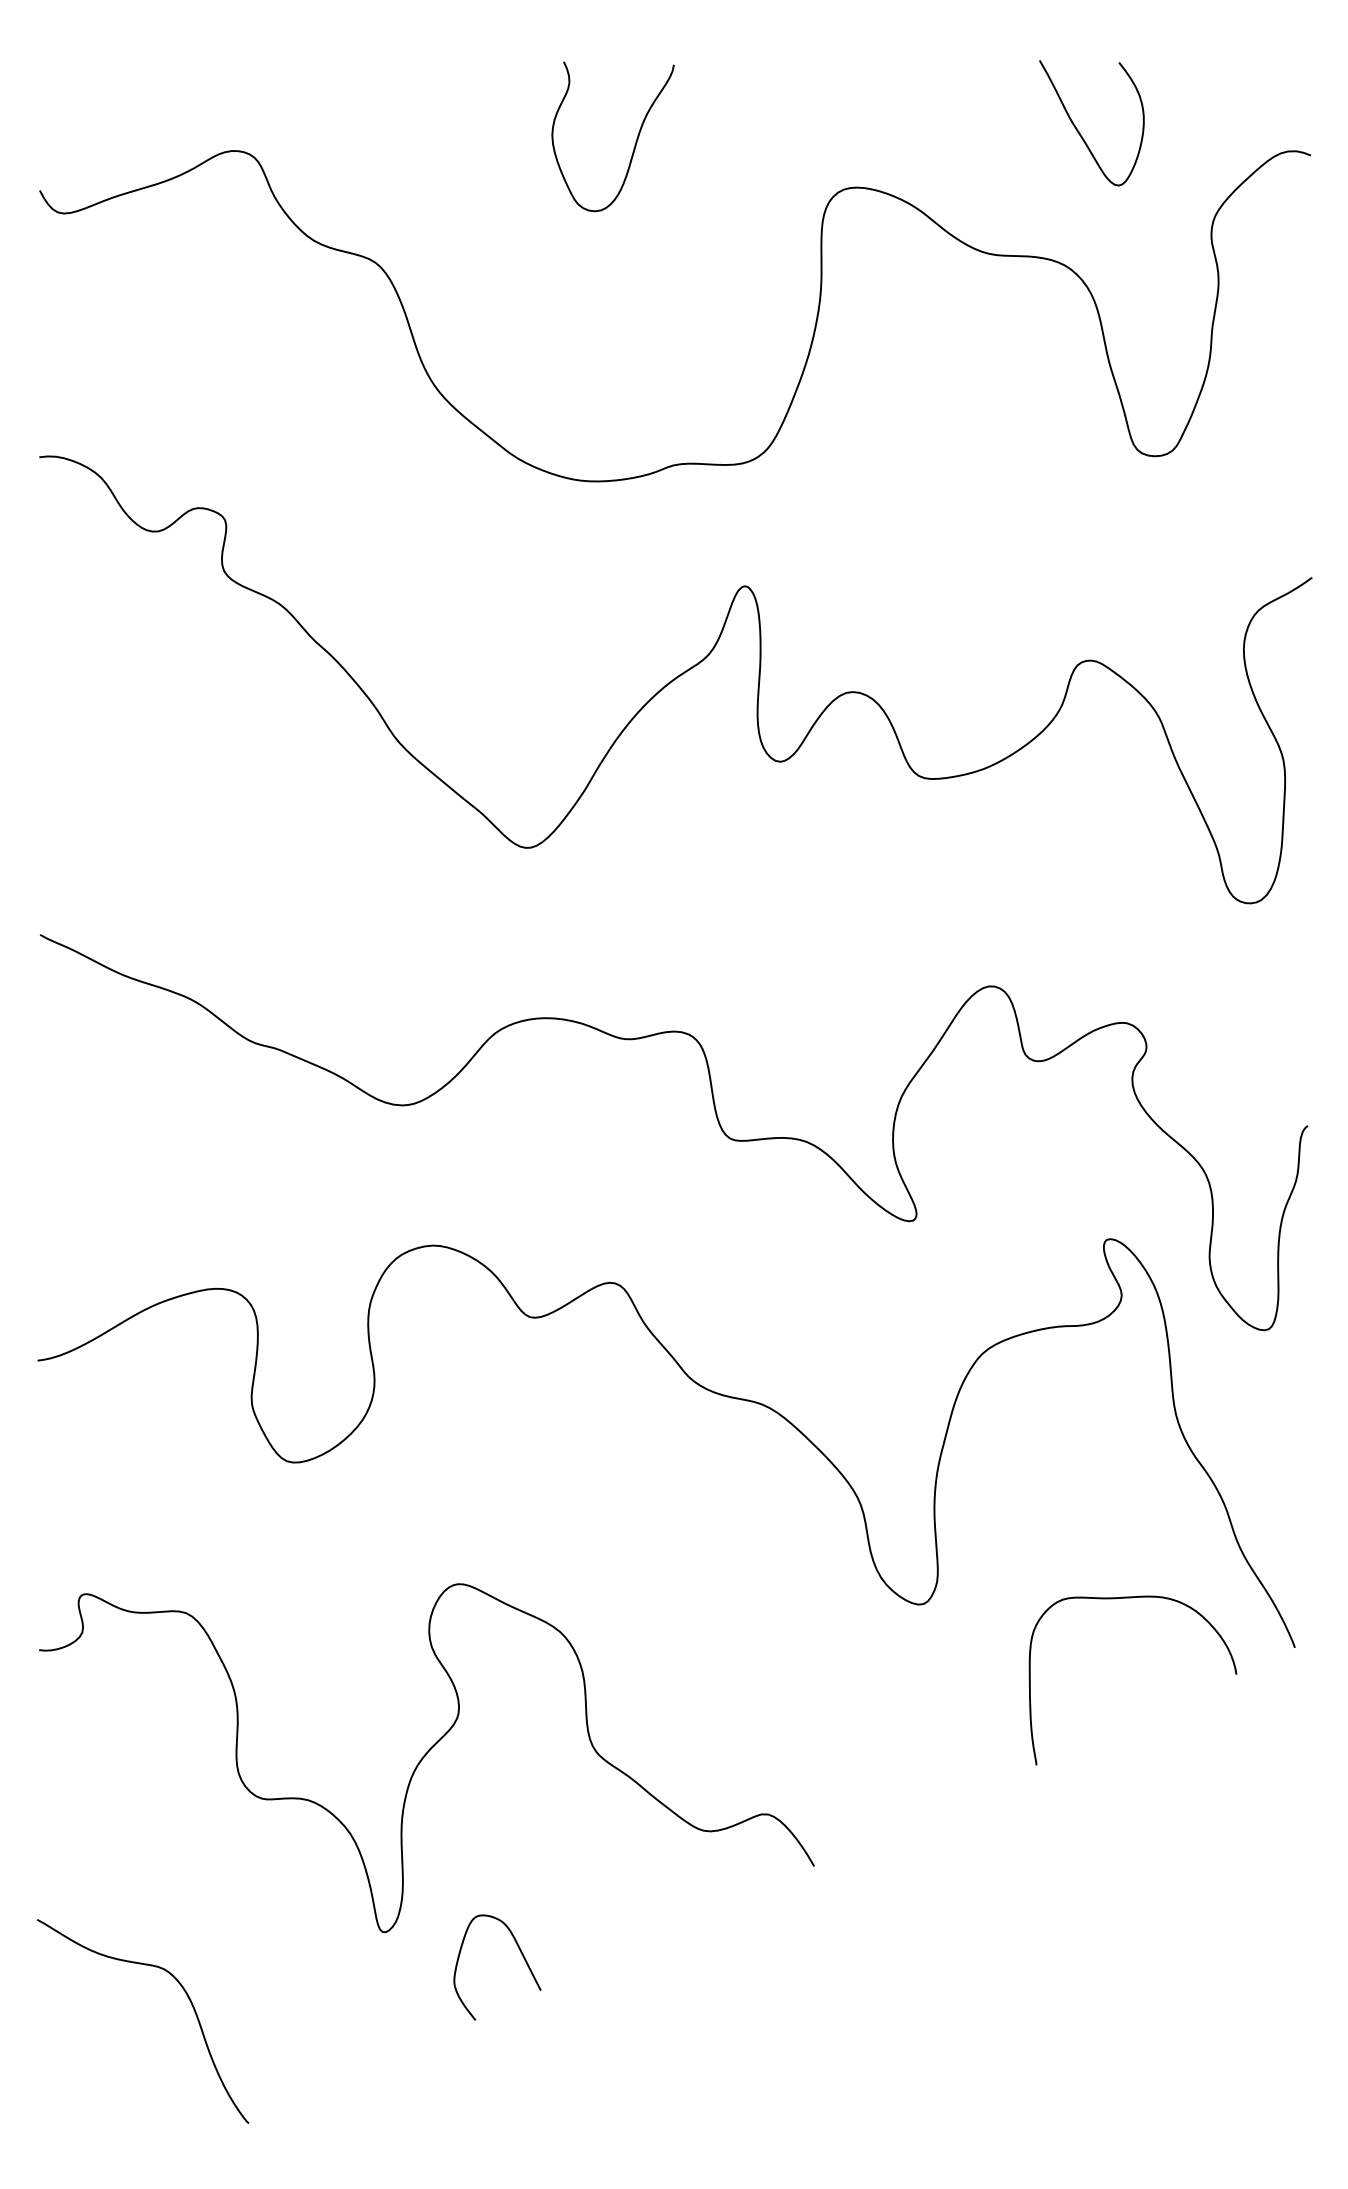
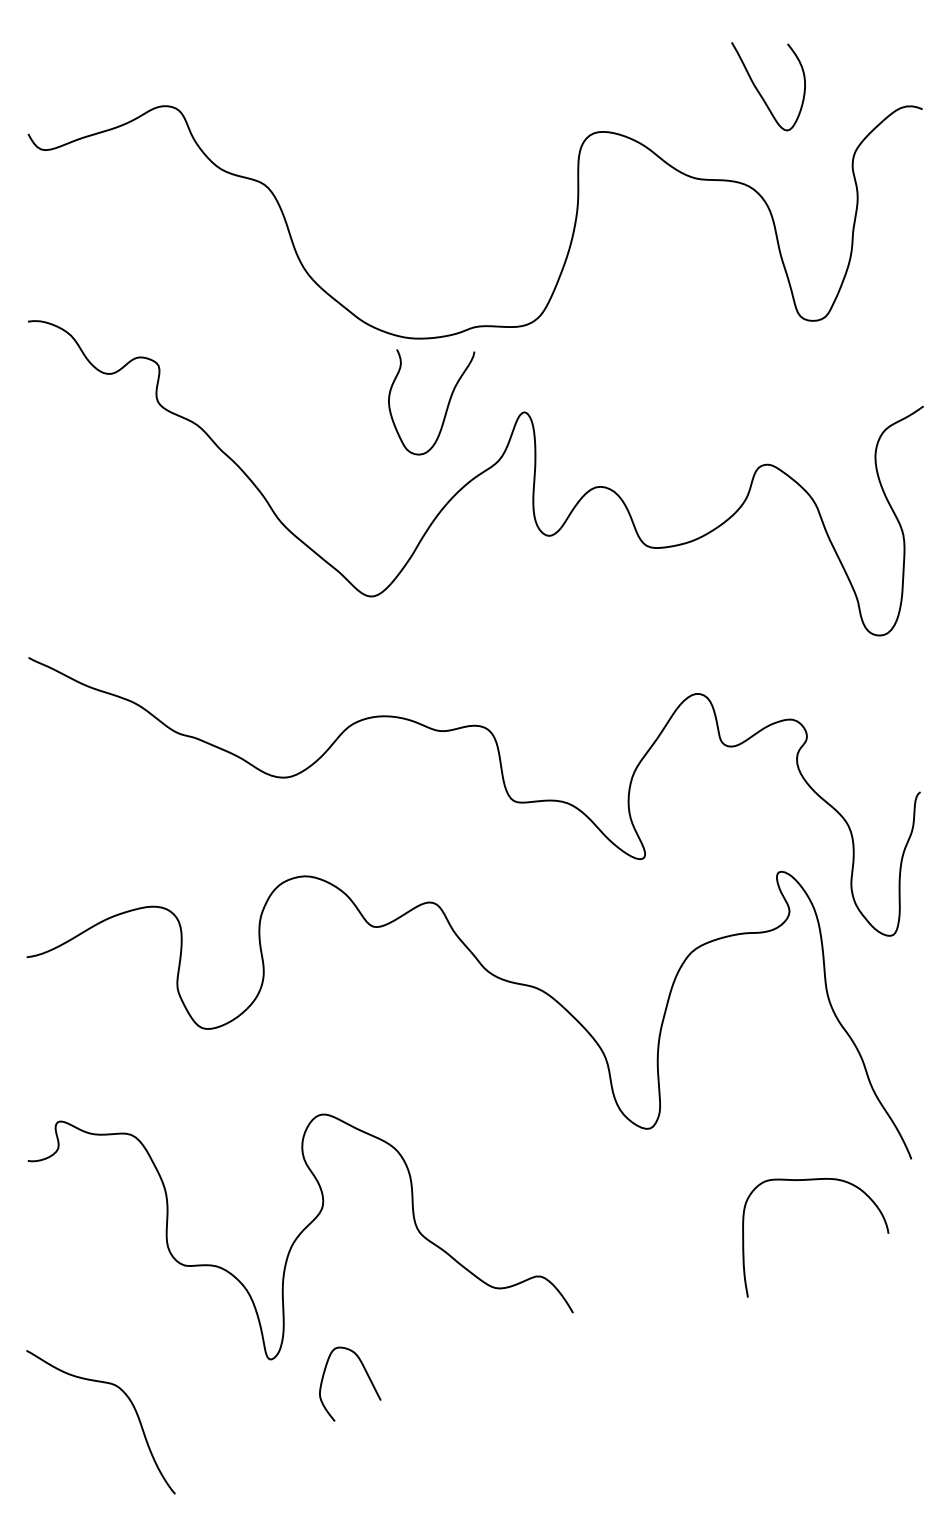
curve: (634, 144) -> (446, 407), moved
curve: (1132, 1598) -> (815, 1180), moved

